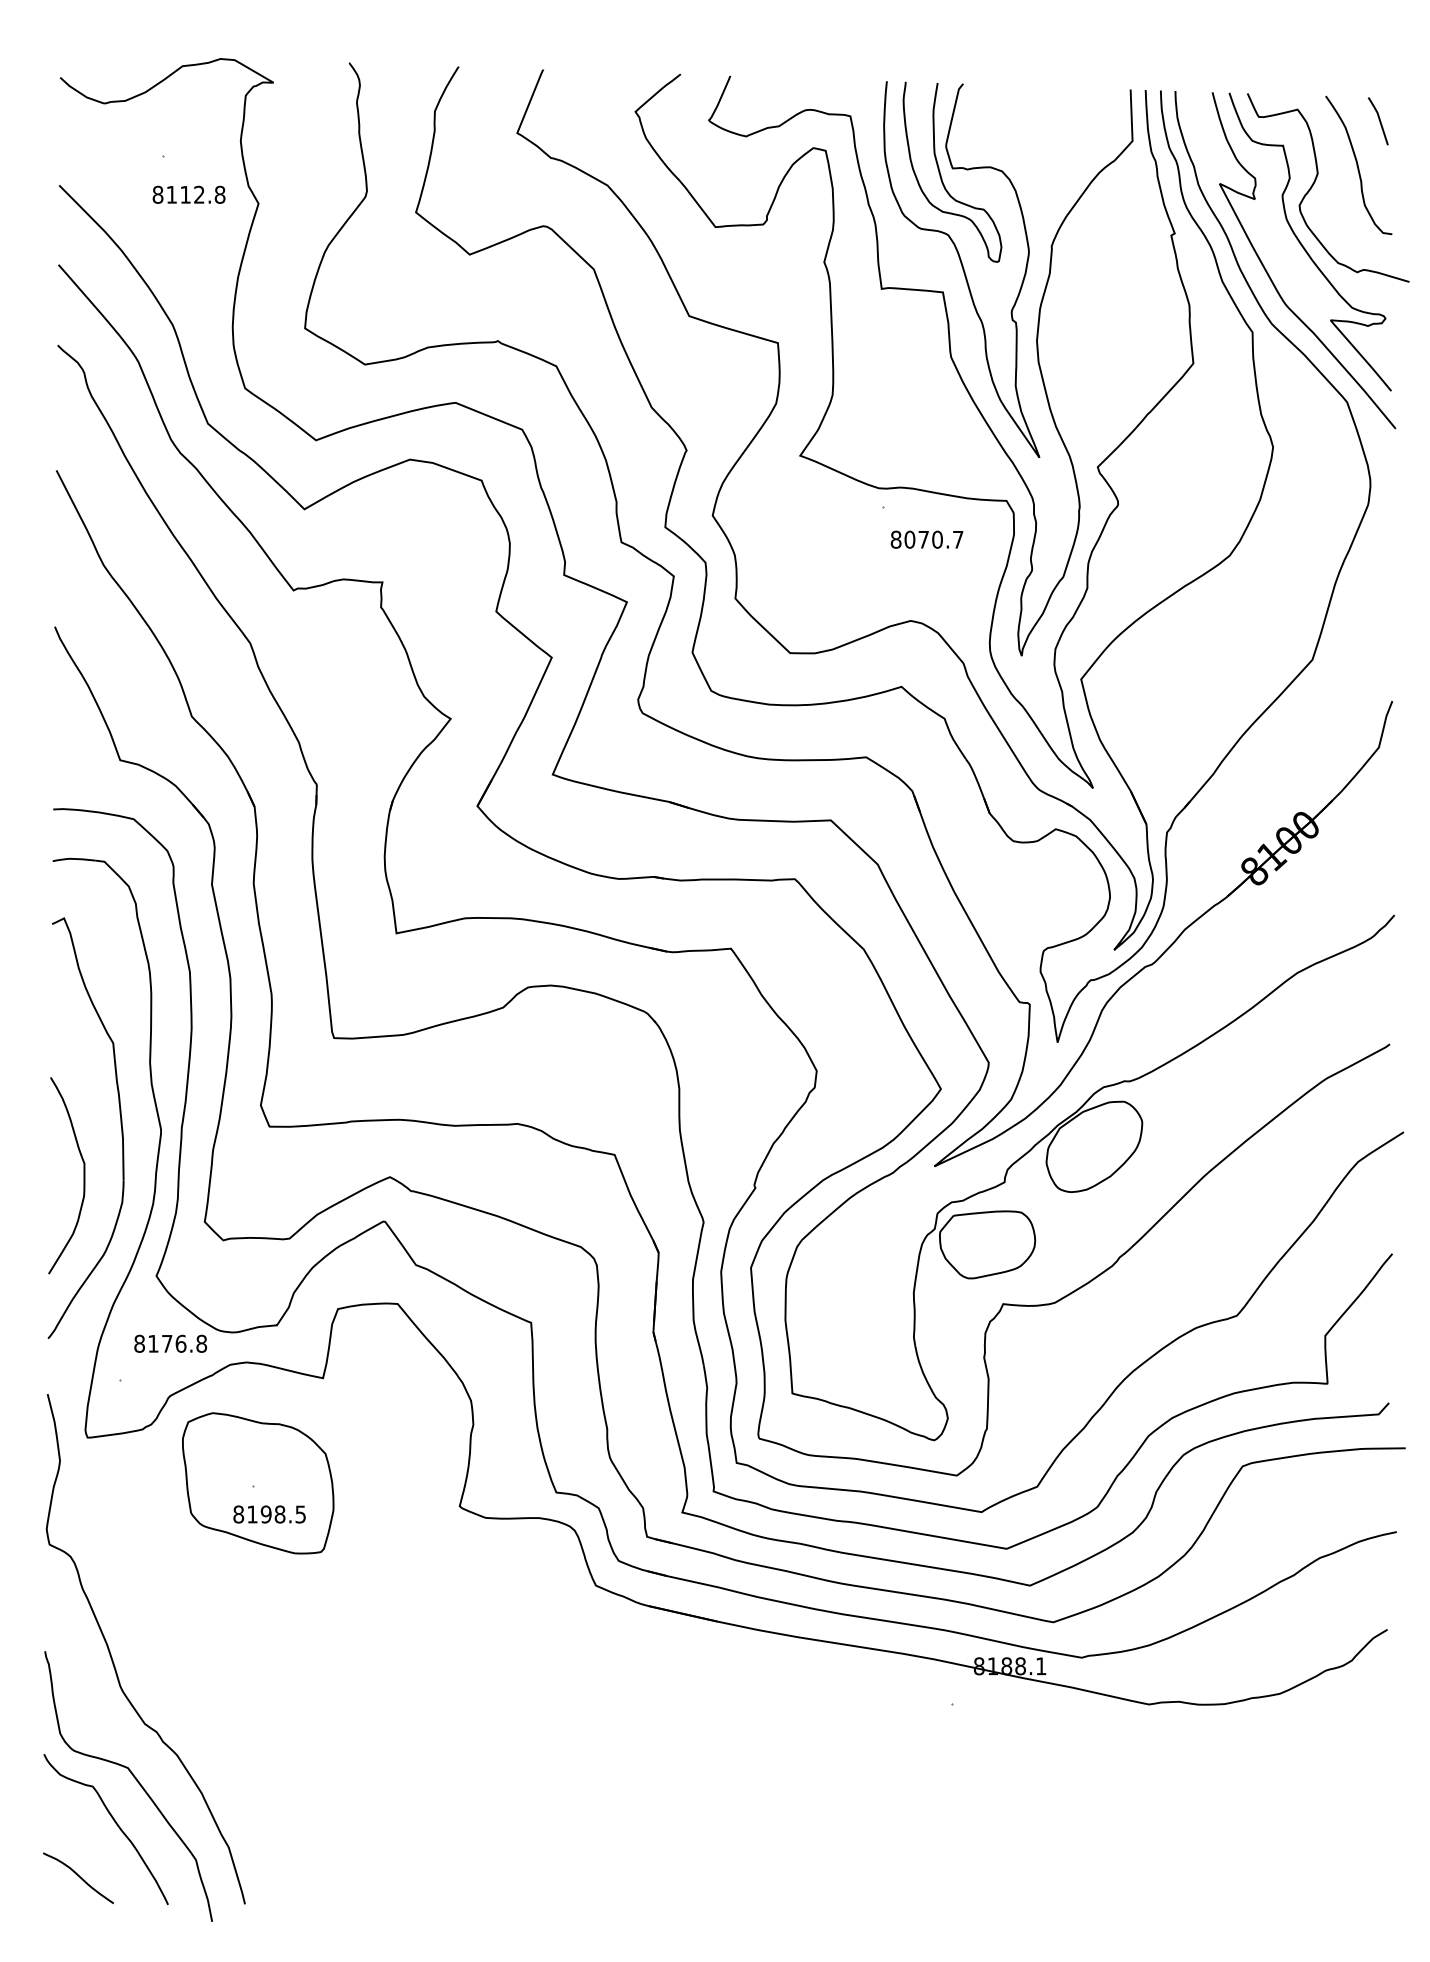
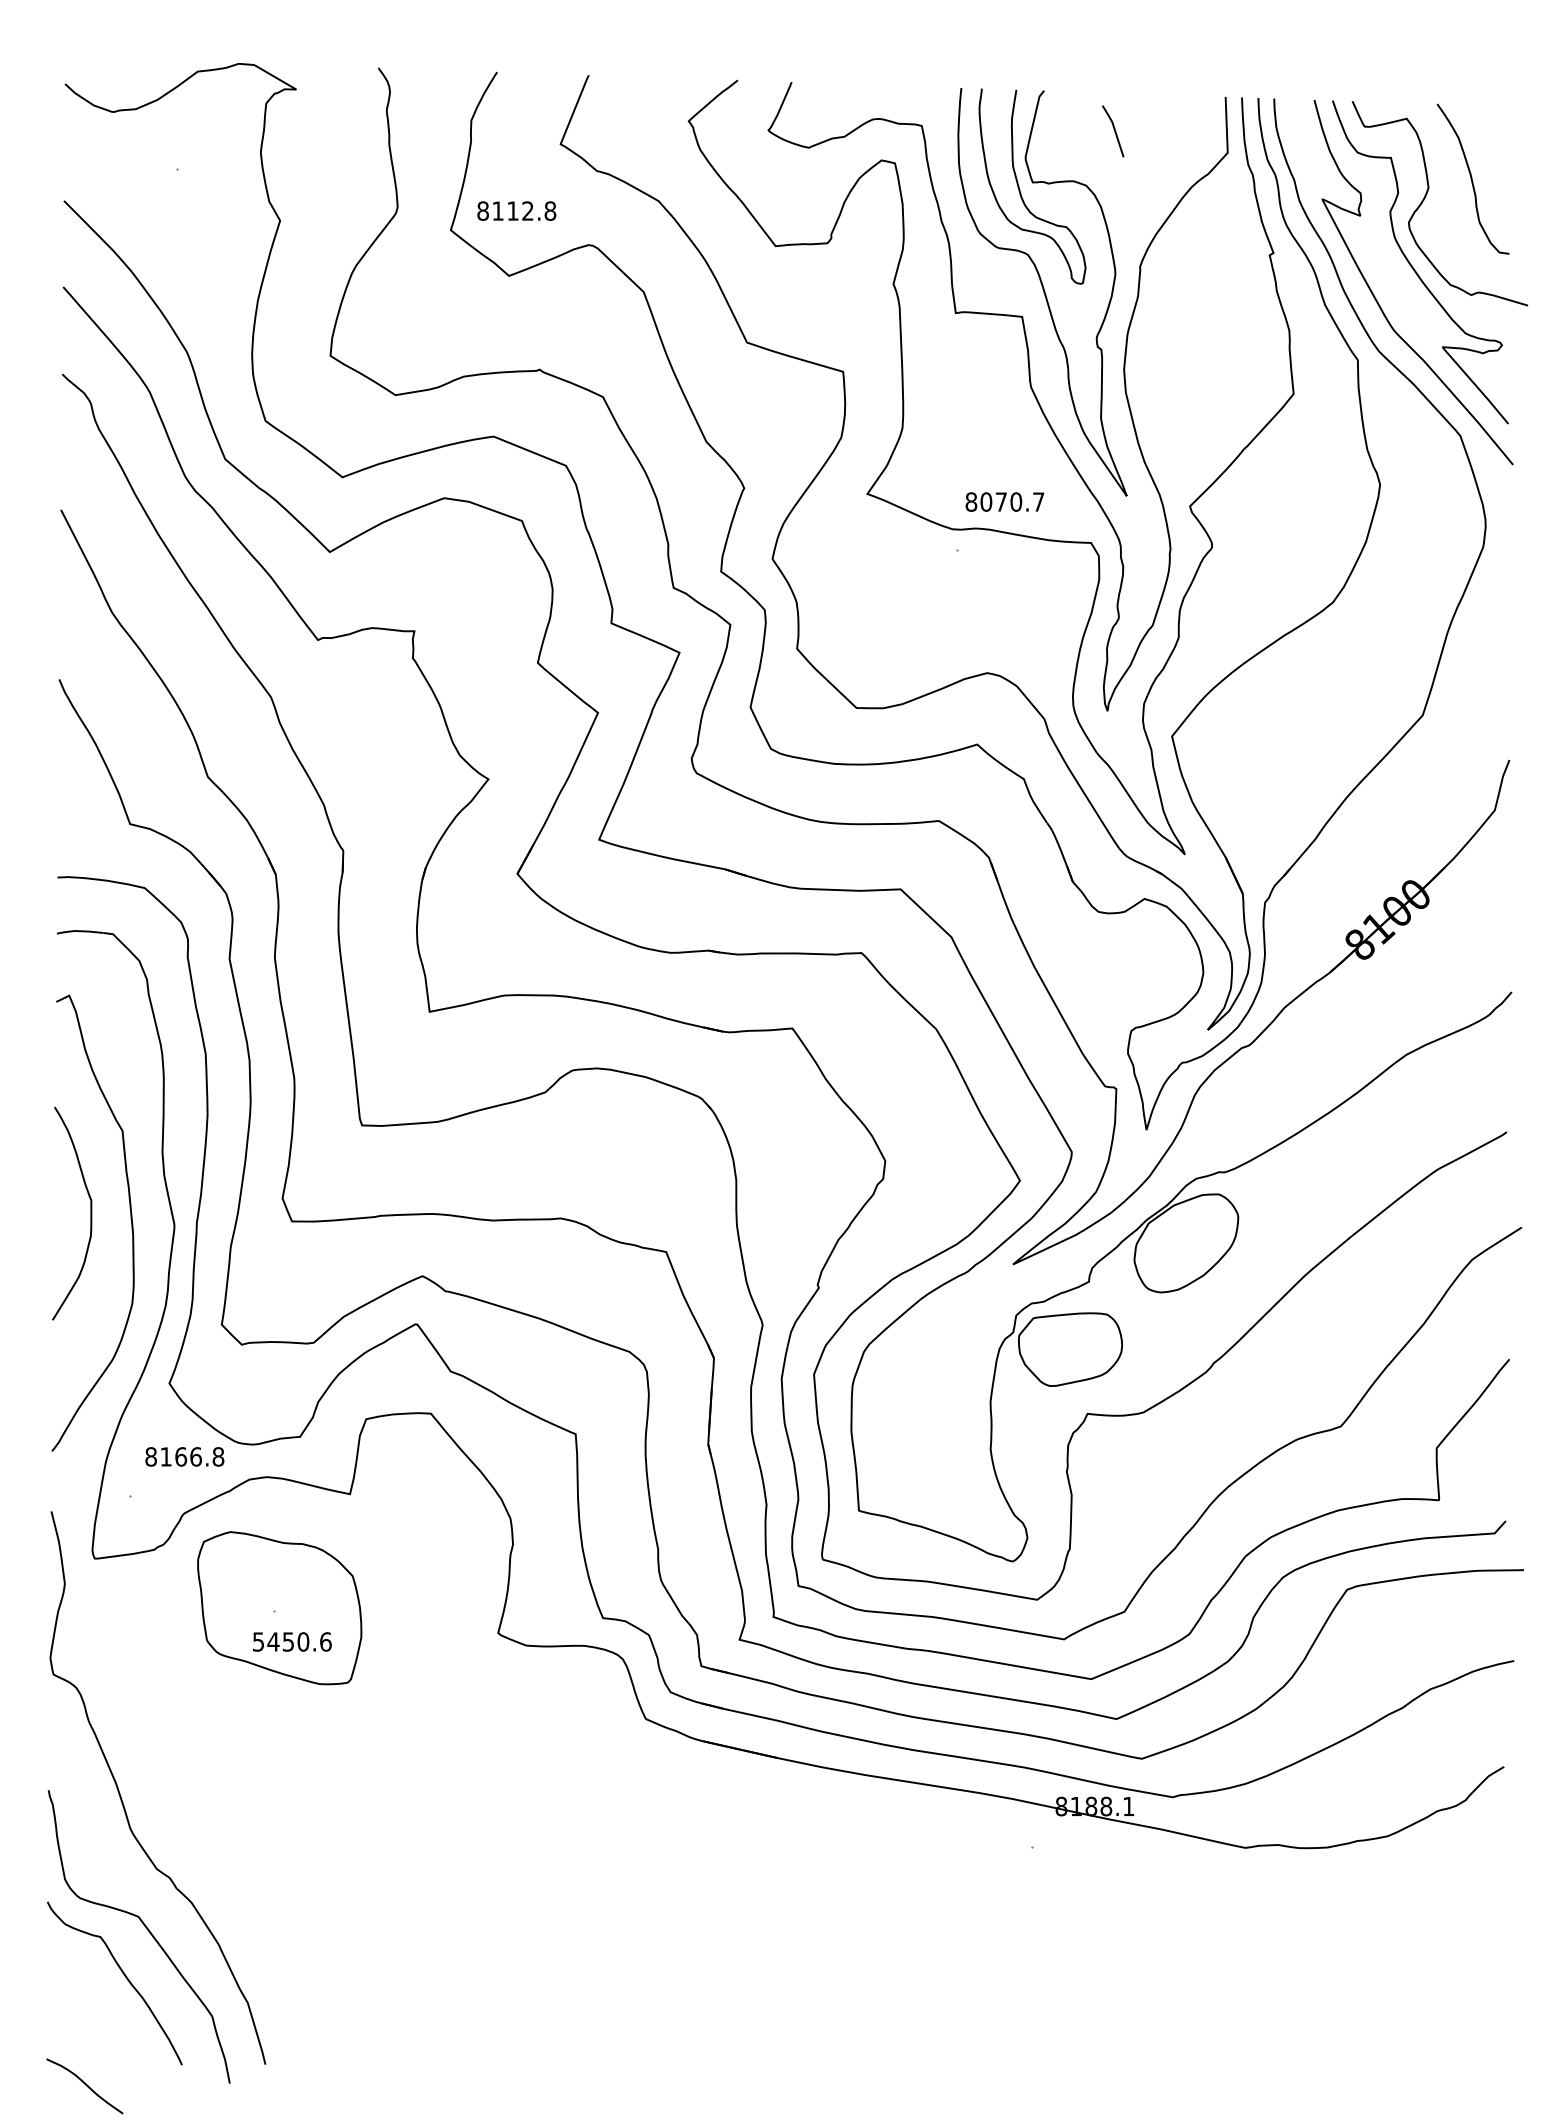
line: (1379, 121) -> (1114, 131), moved
text: (188, 194) -> (516, 210), moved
text: (926, 539) -> (1004, 501), moved
curve: (83, 1175) -> (90, 1213), moved
text: (167, 1343) -> (181, 1456), 8176.8 -> 8166.8
text: (269, 1514) -> (291, 1641), 8198.5 -> 5450.6
curve: (79, 1877) -> (85, 2085), moved

